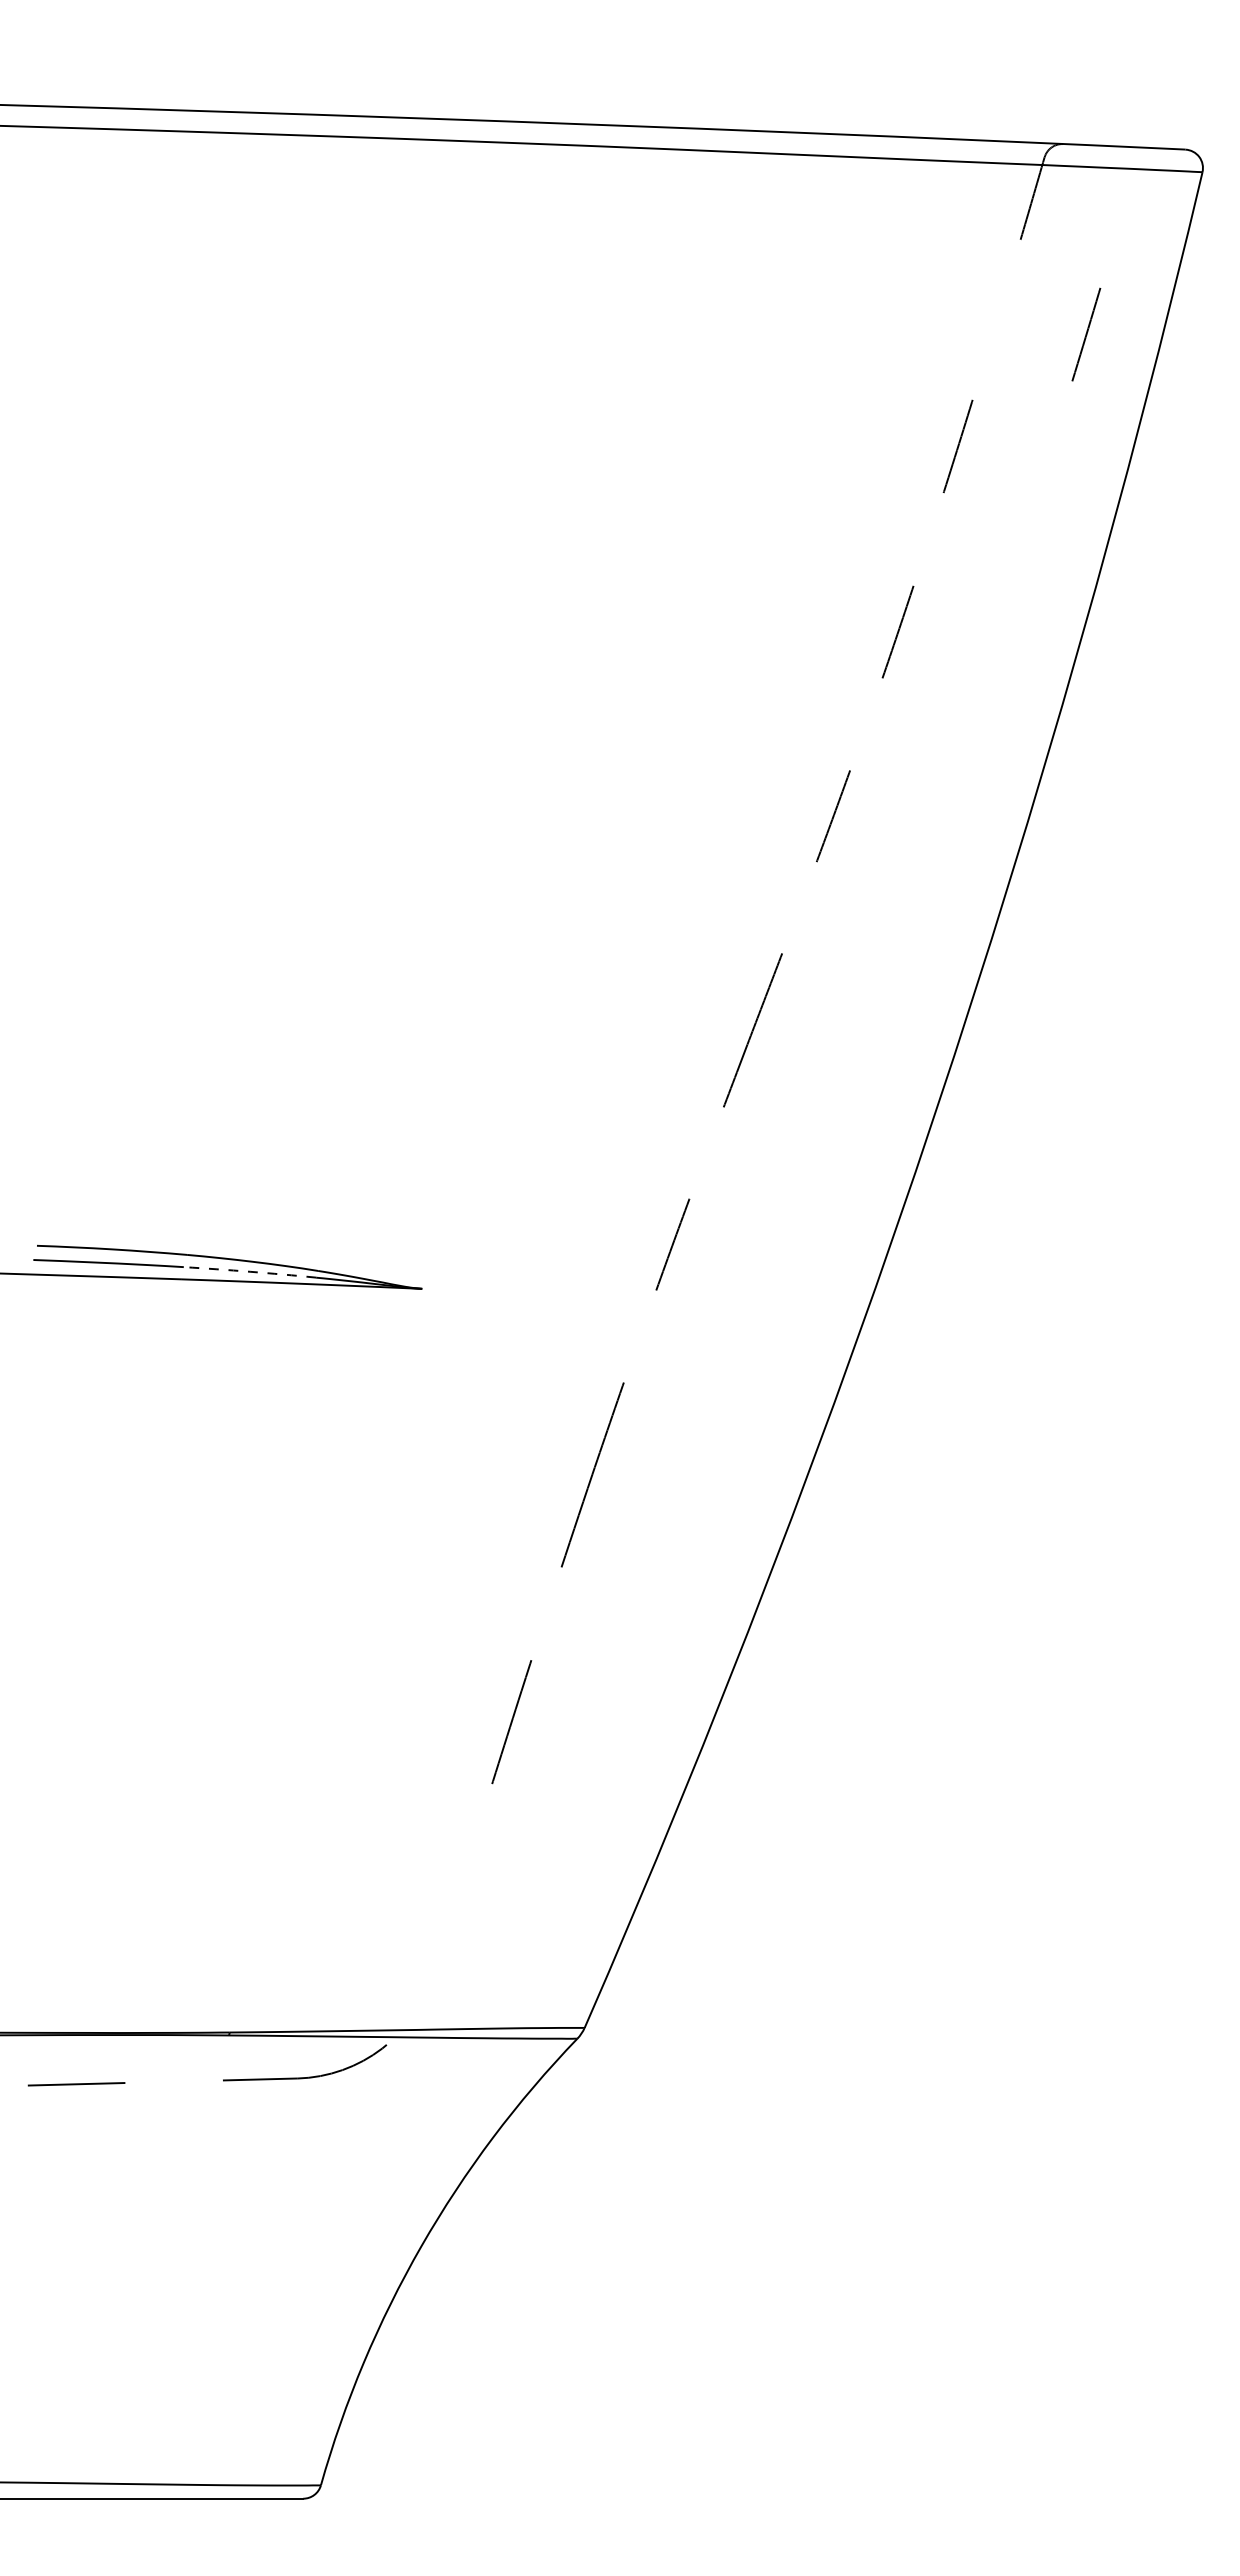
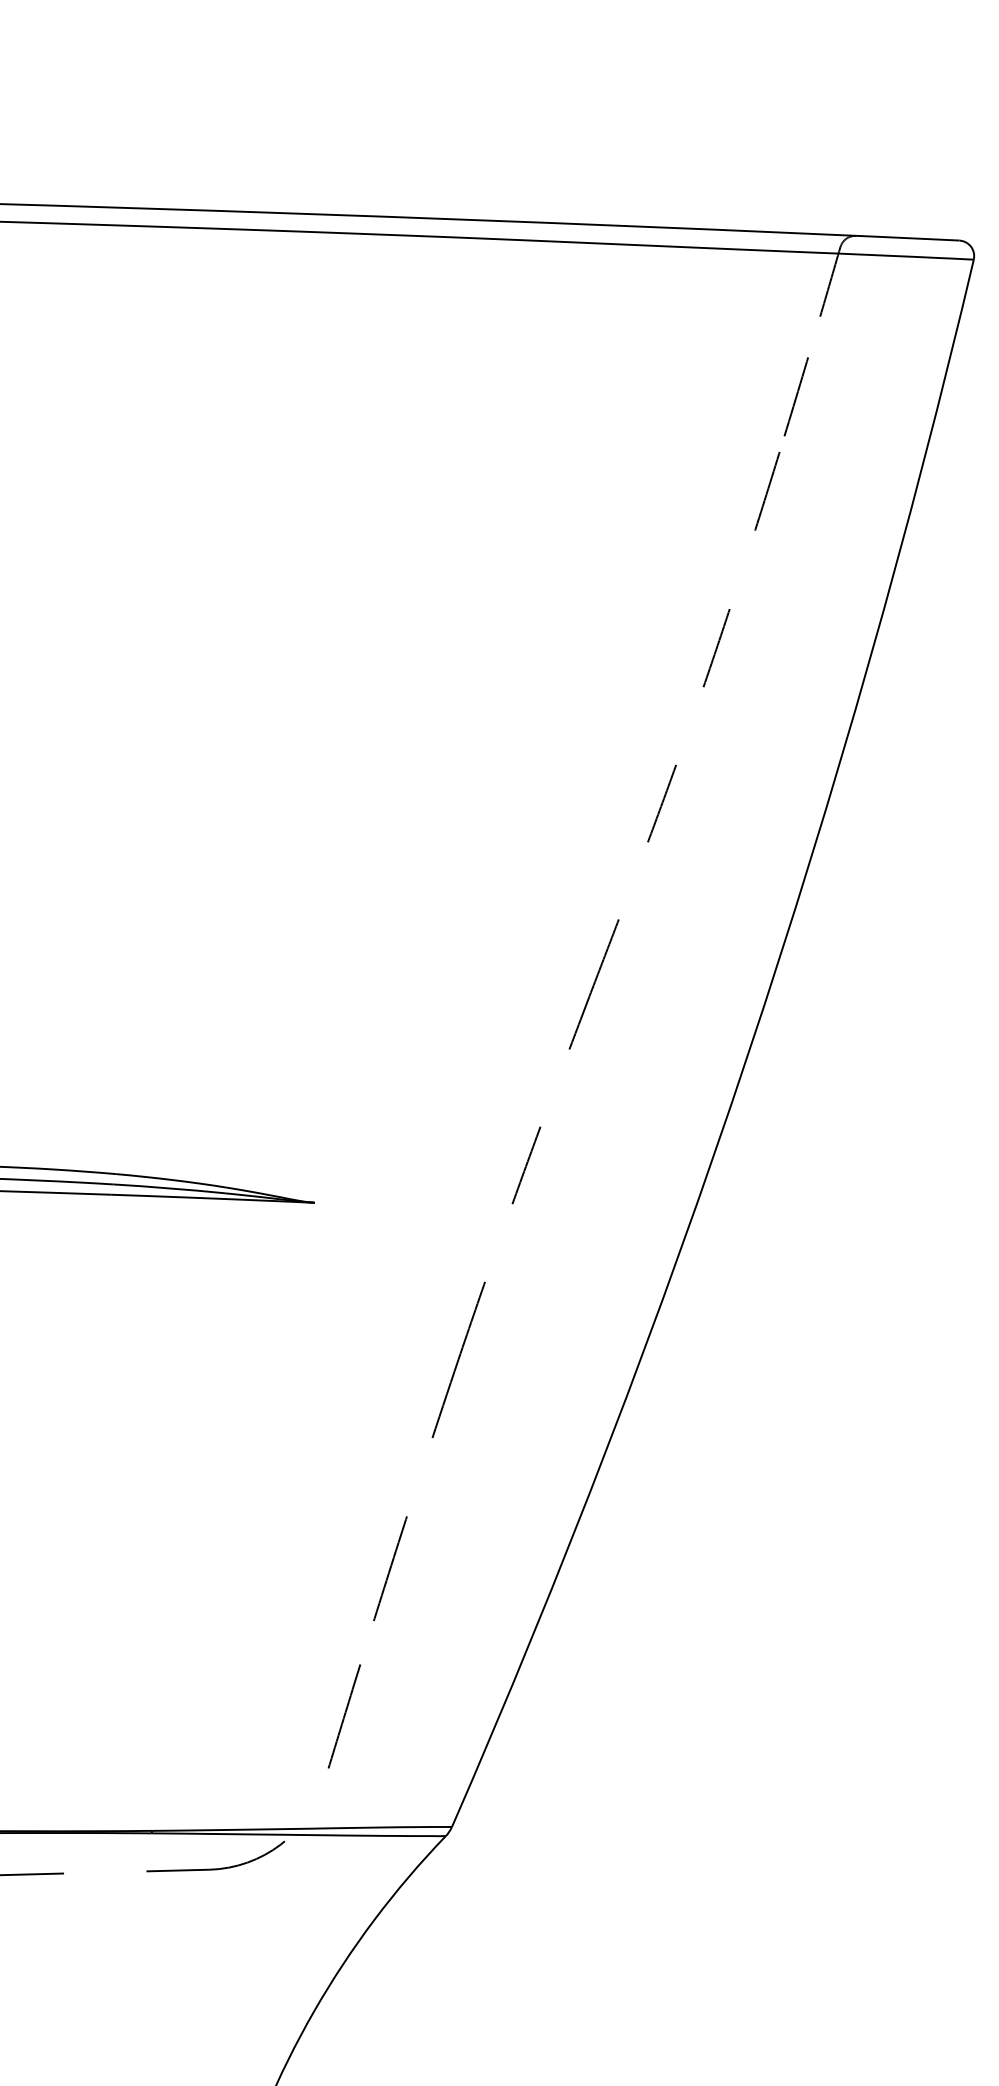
line: (1086, 334) -> (796, 396), moved
arc: (250, 1271) -> (169, 1188), dashed -> solid
line: (456, 1896) -> (343, 1716), added

